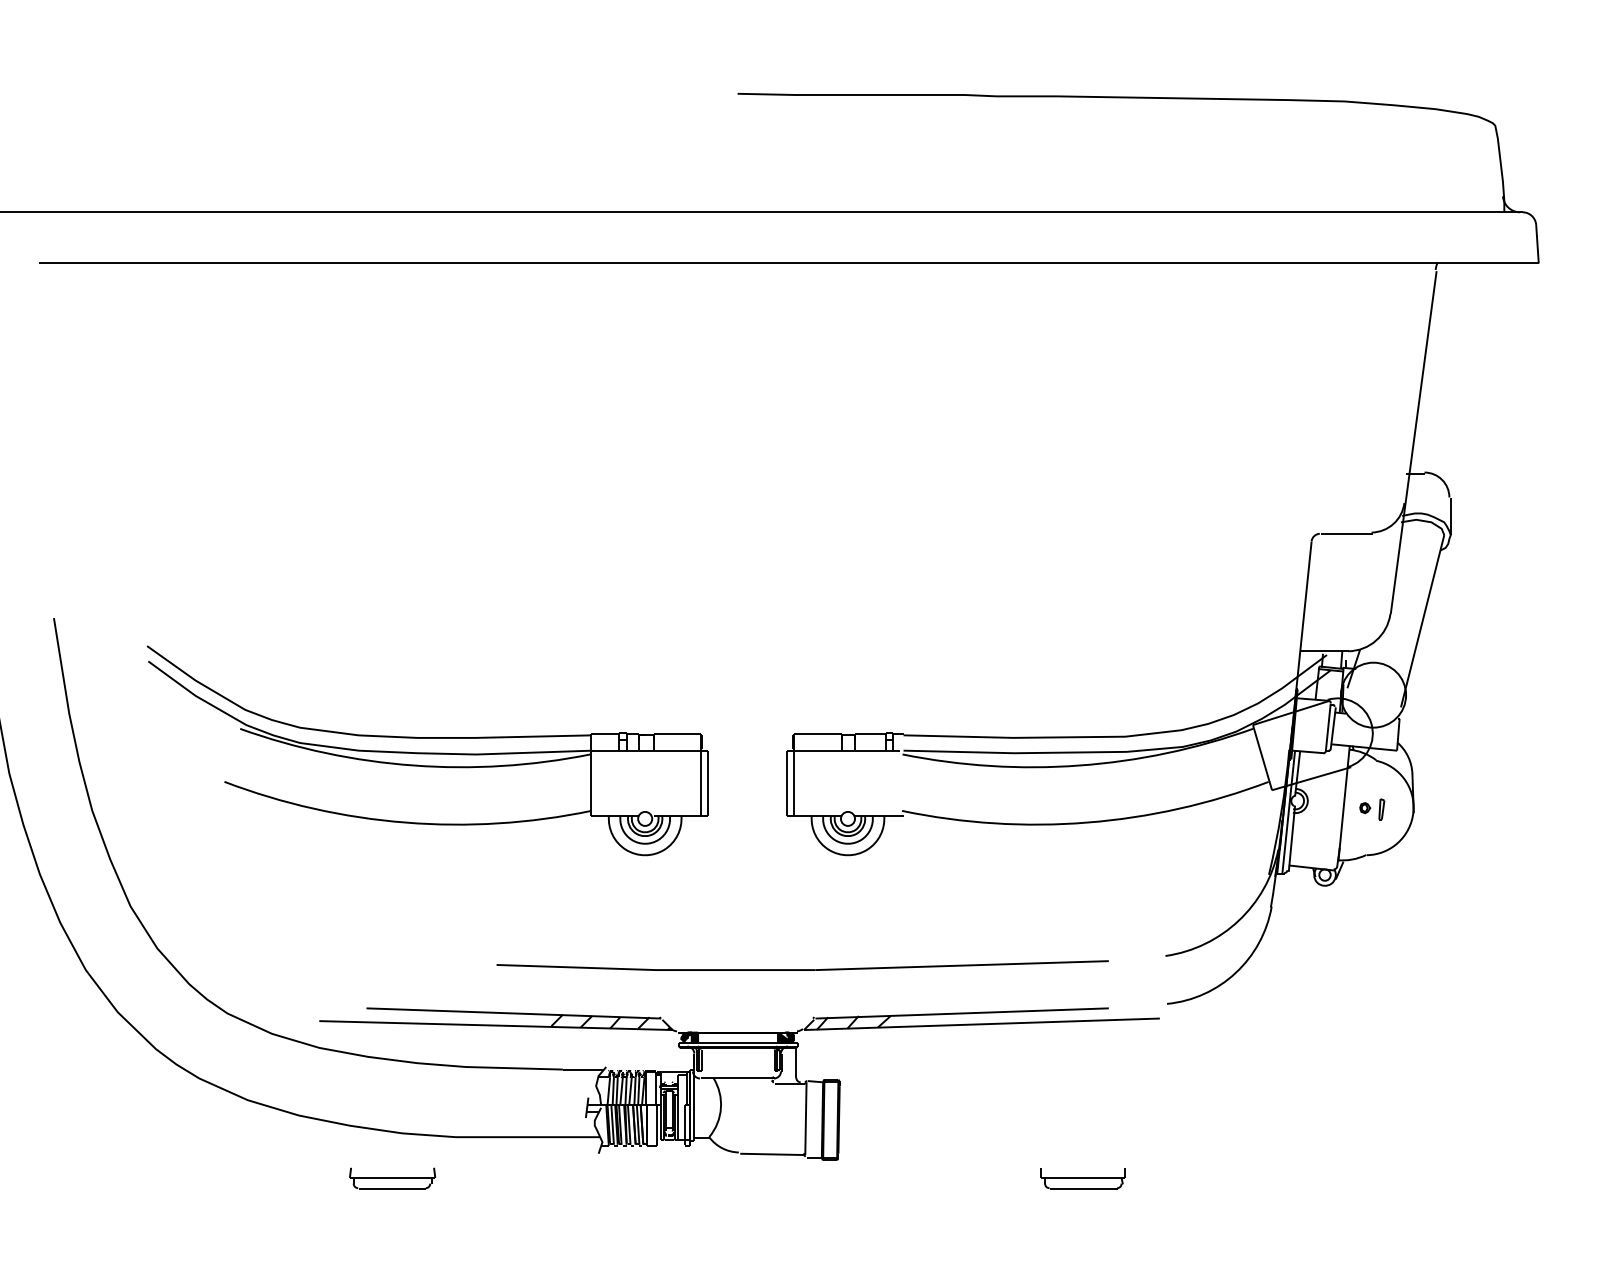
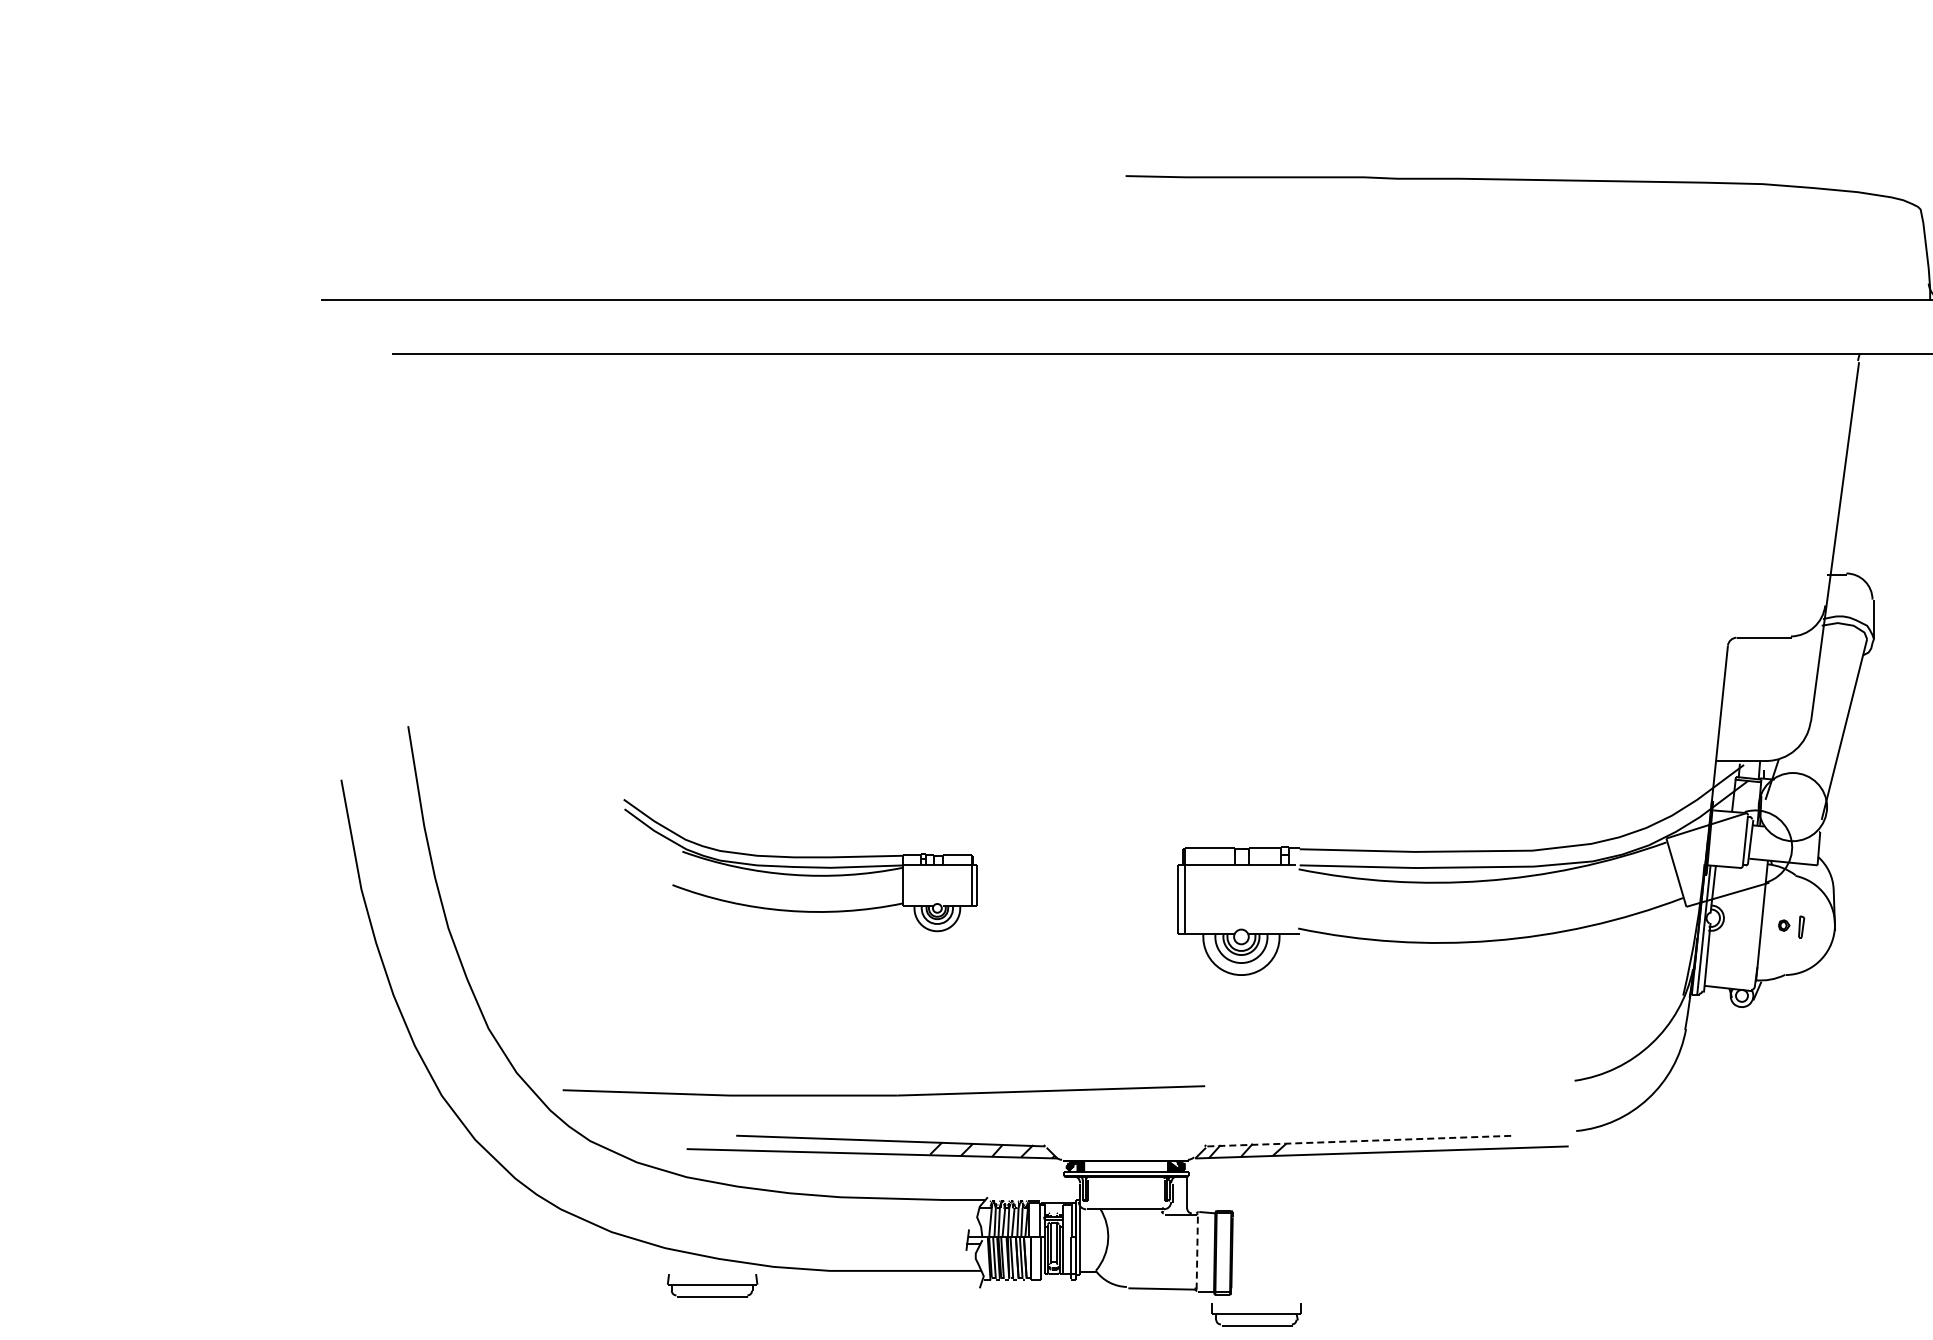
part: (427, 750) -> (800, 865), size x0.6
part: (802, 965) -> (883, 1090), moved
line: (962, 1013) -> (1361, 1141), solid -> dashed
line: (806, 1117) -> (1197, 1250), solid -> dashed
part: (392, 1178) -> (712, 1285), moved
part: (1083, 1178) -> (1256, 1314), moved

